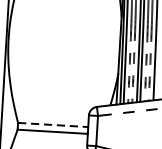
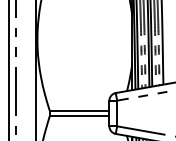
line: (53, 124) -> (79, 110), dashed -> solid

